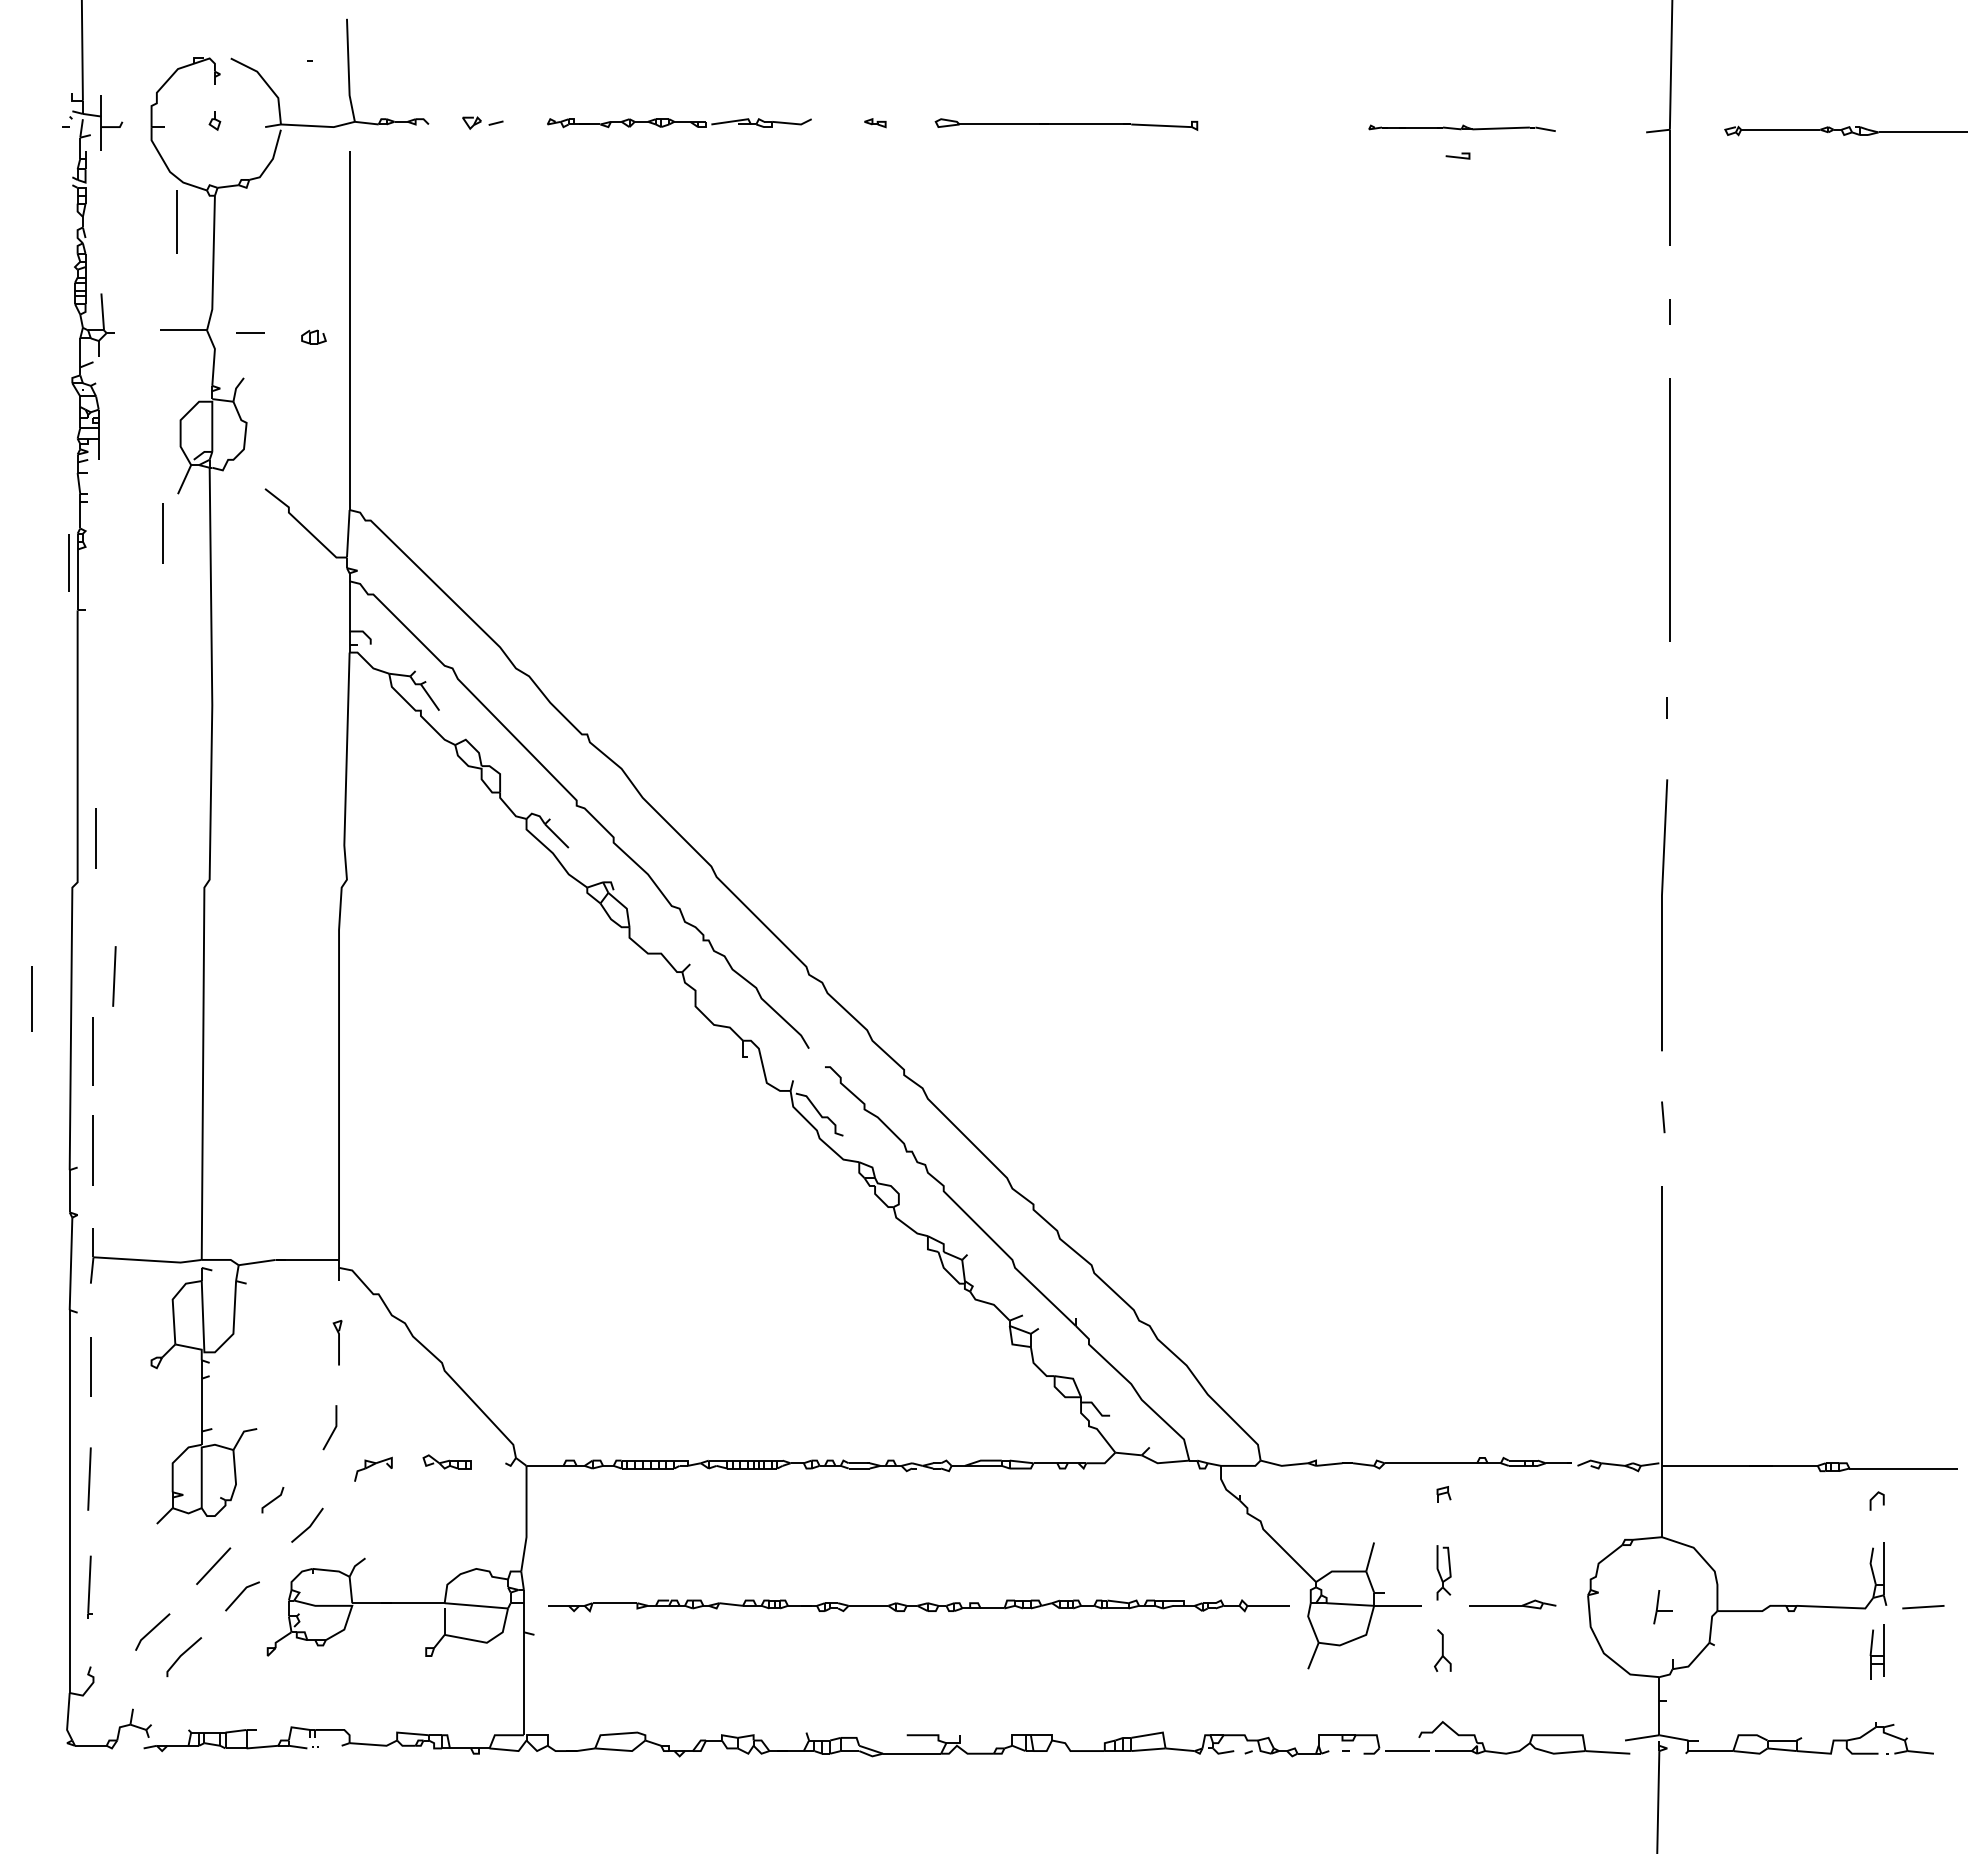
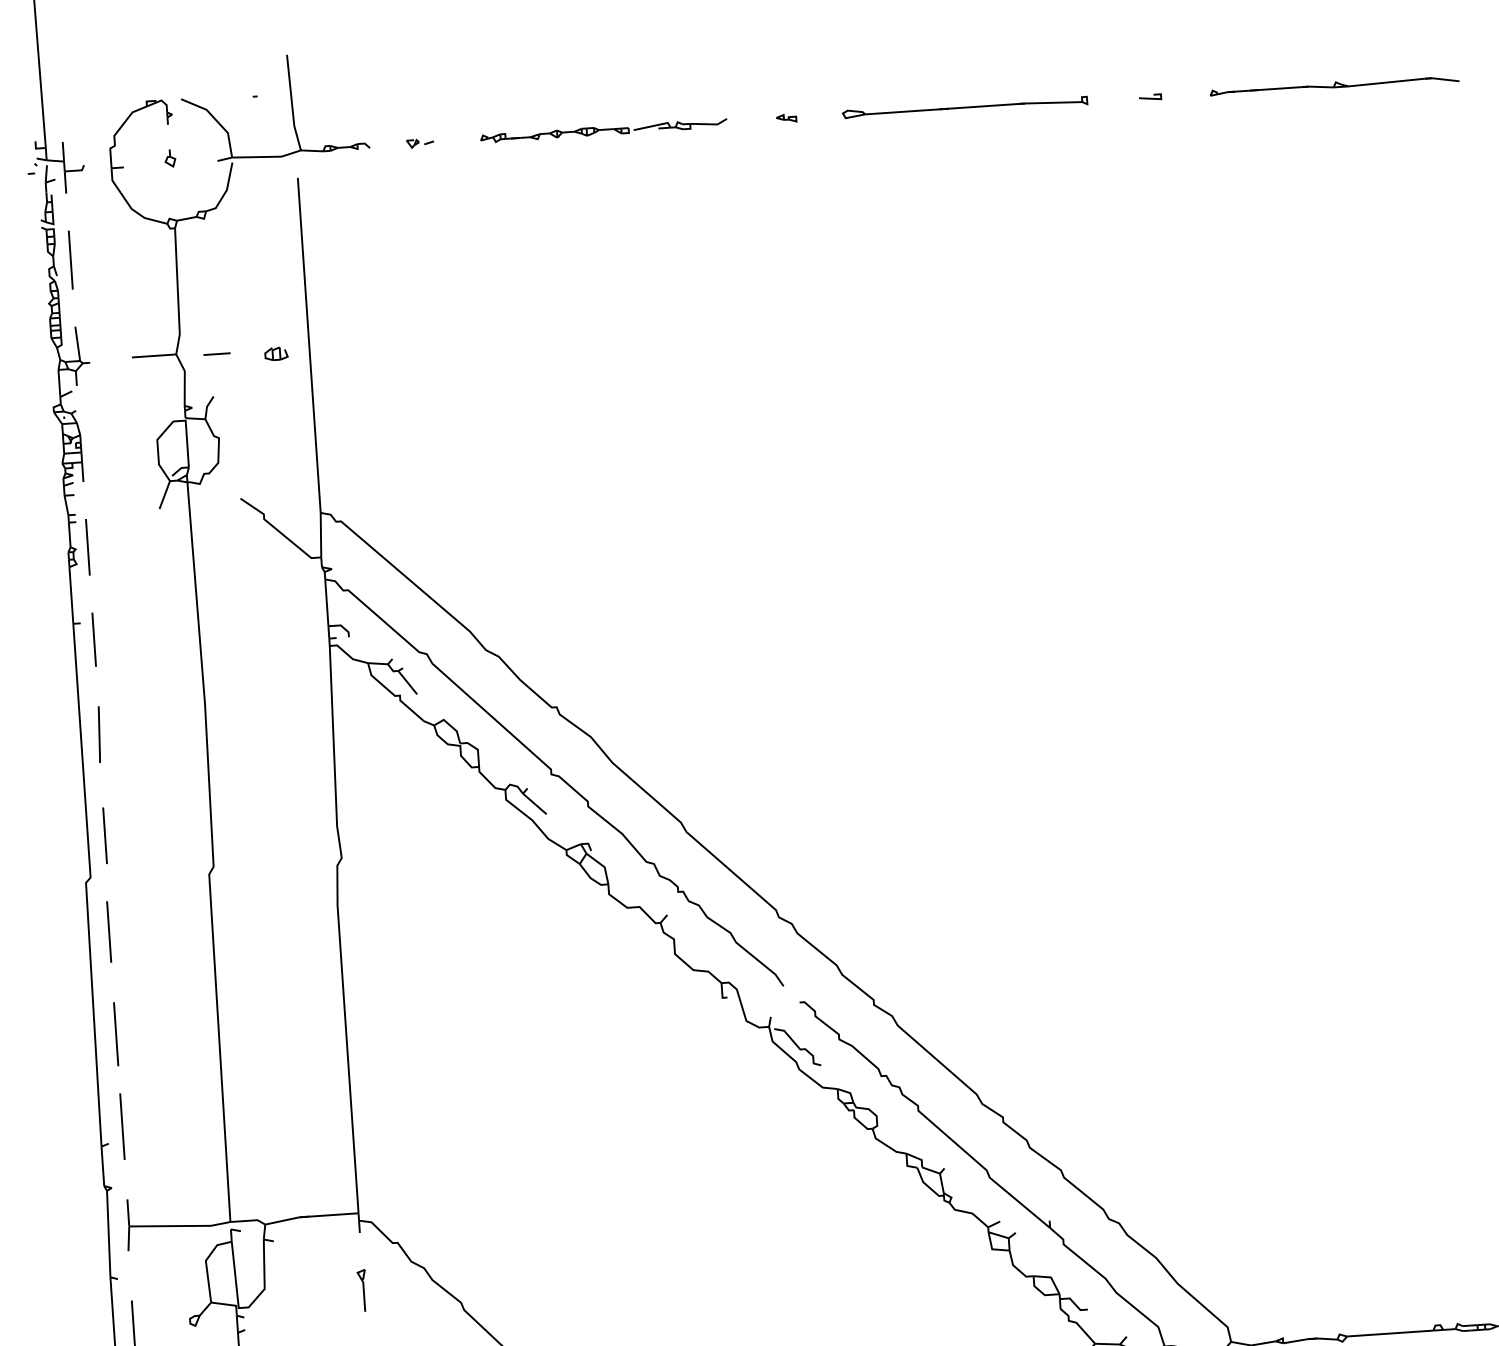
part: (482, 122) -> (420, 142), size x0.71
part: (1461, 128) -> (1333, 86), size x1.43
line: (1457, 156) -> (1149, 97), moved
line: (176, 221) -> (69, 259), moved
line: (162, 533) -> (87, 547), moved
line: (68, 562) -> (93, 639), moved
line: (114, 976) -> (99, 734), moved
line: (31, 998) -> (108, 931), moved

